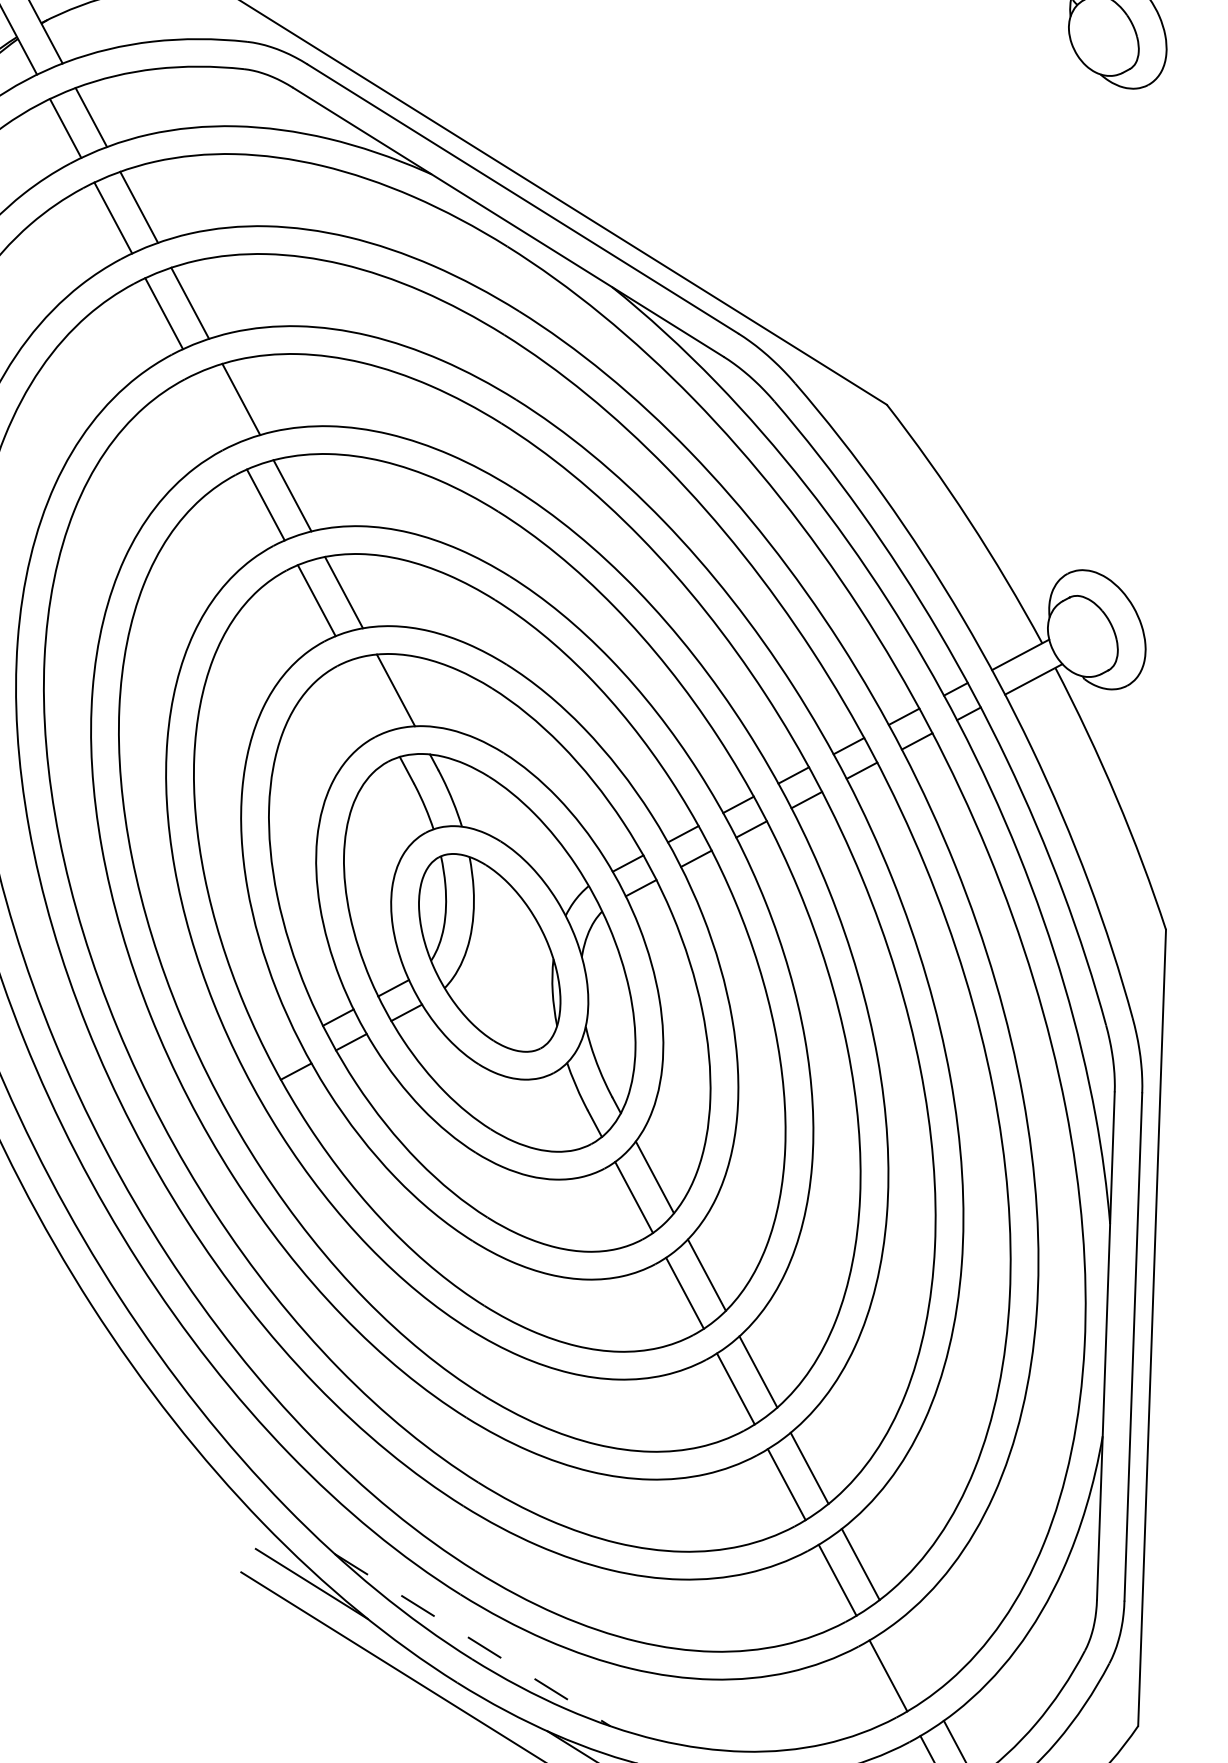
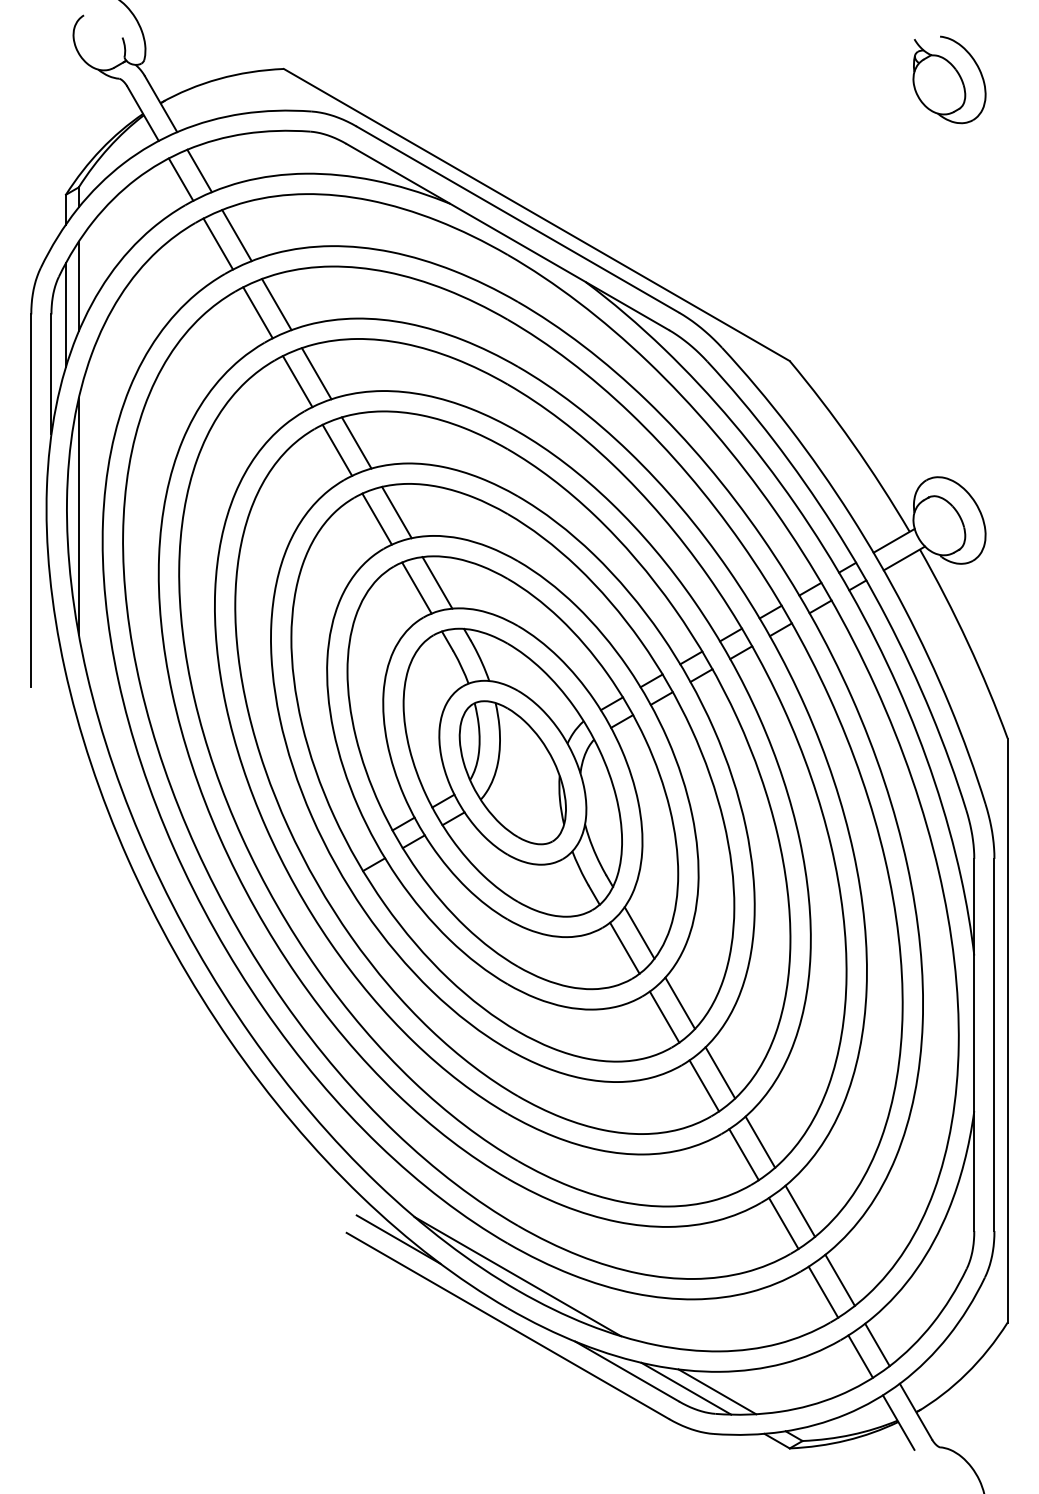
line: (214, 409) -> (297, 381), added
line: (367, 695) -> (416, 587), added
line: (473, 1639) -> (518, 1276), dashed -> solid
line: (910, 1659) -> (839, 1279), added

